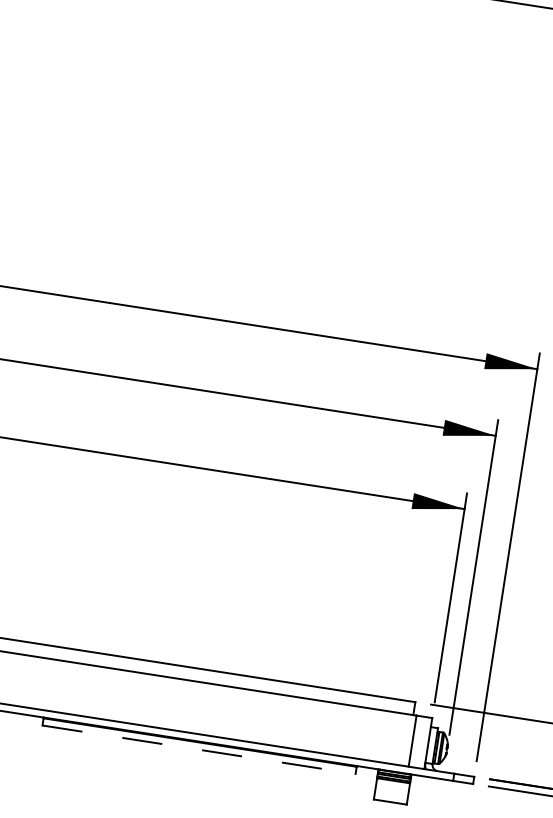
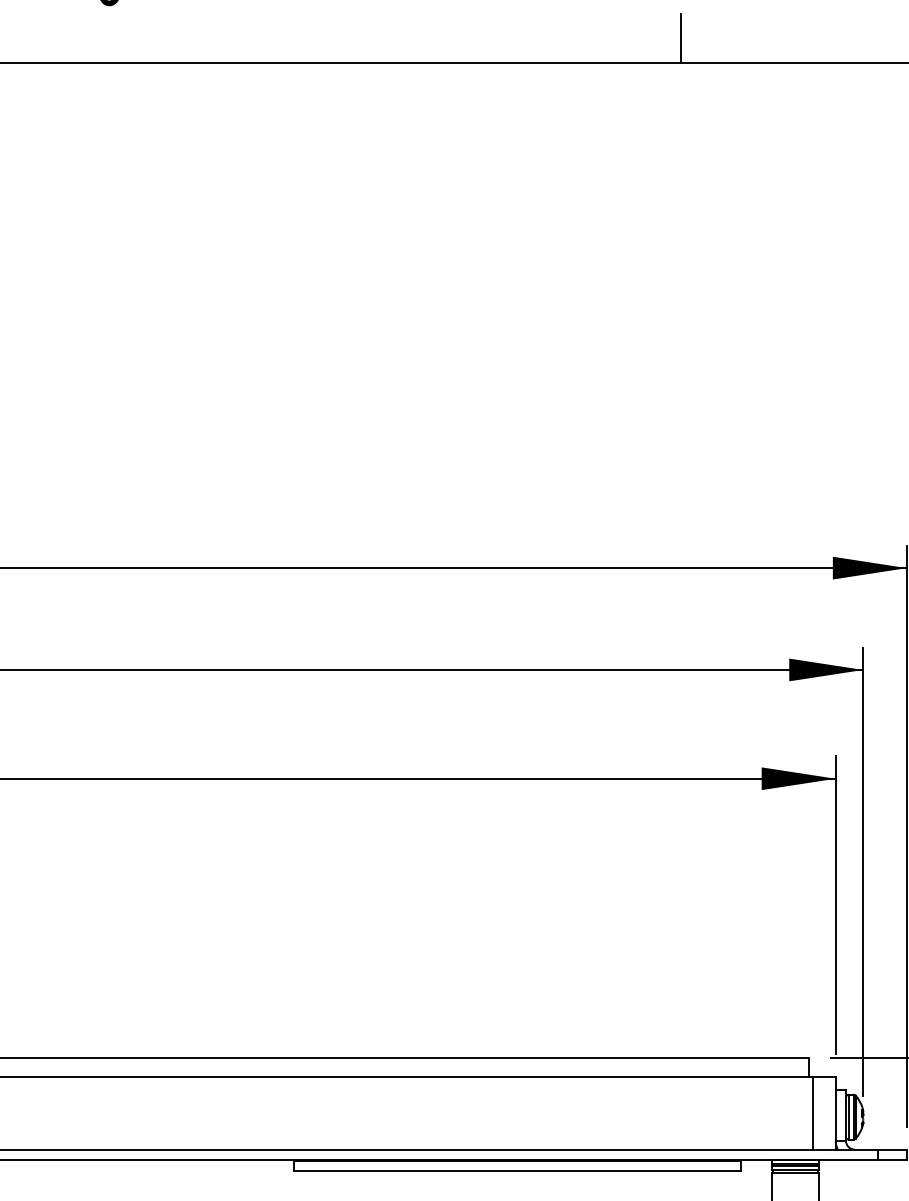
line: (199, 749) -> (518, 1171), dashed -> solid

